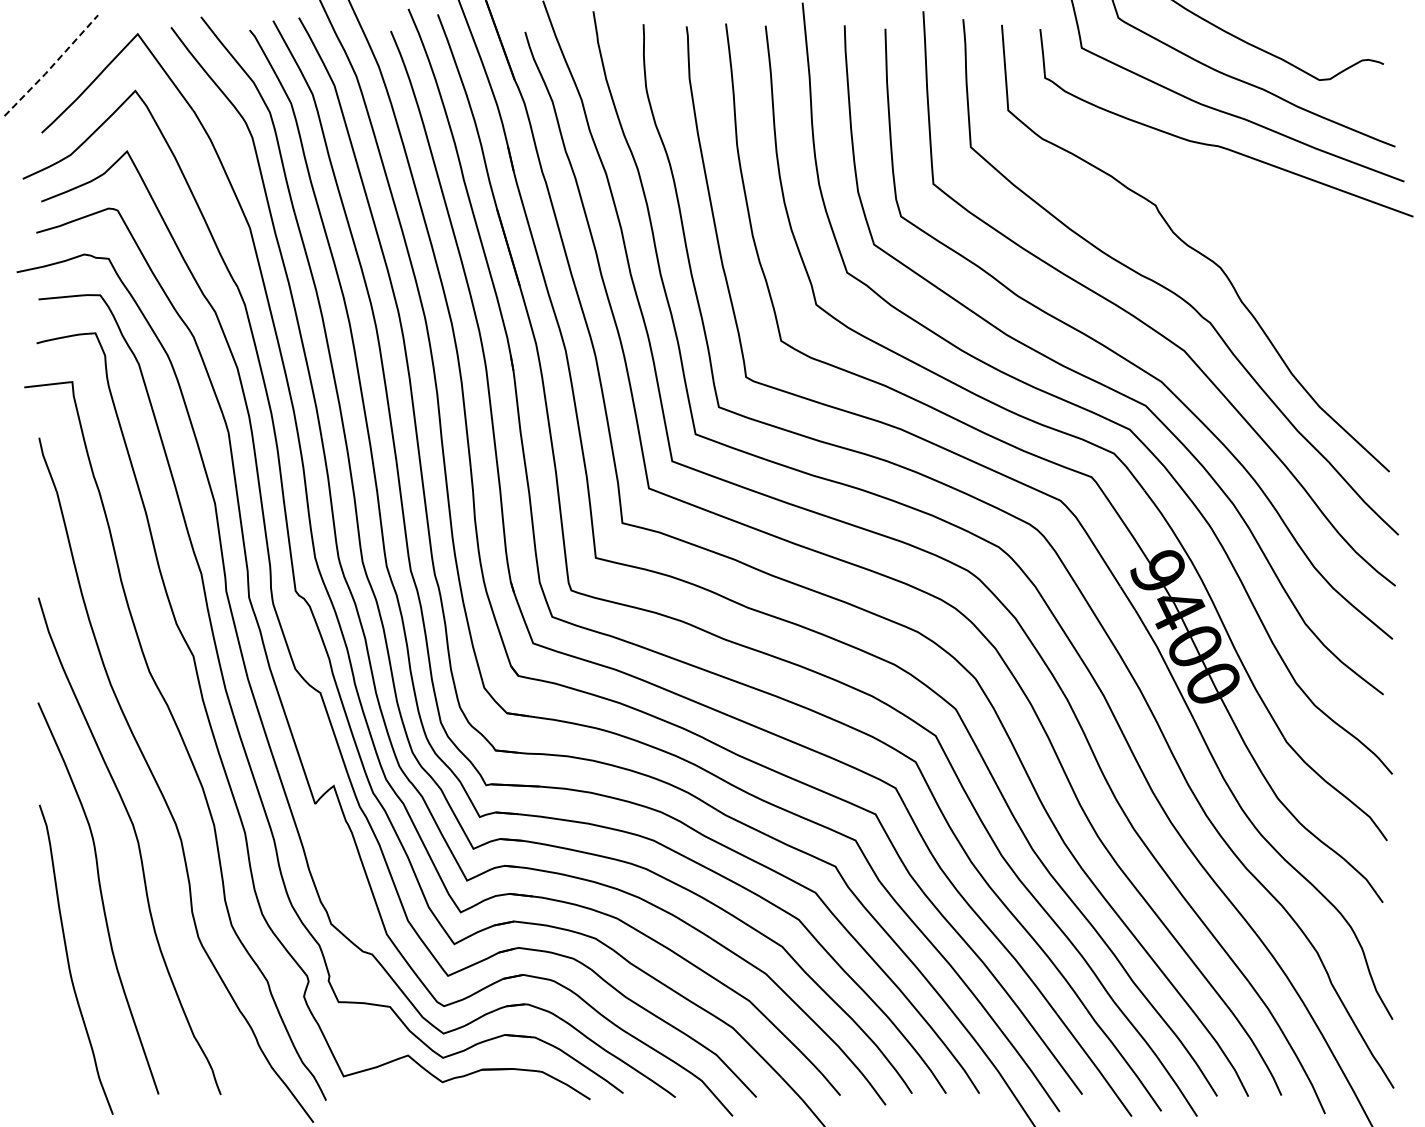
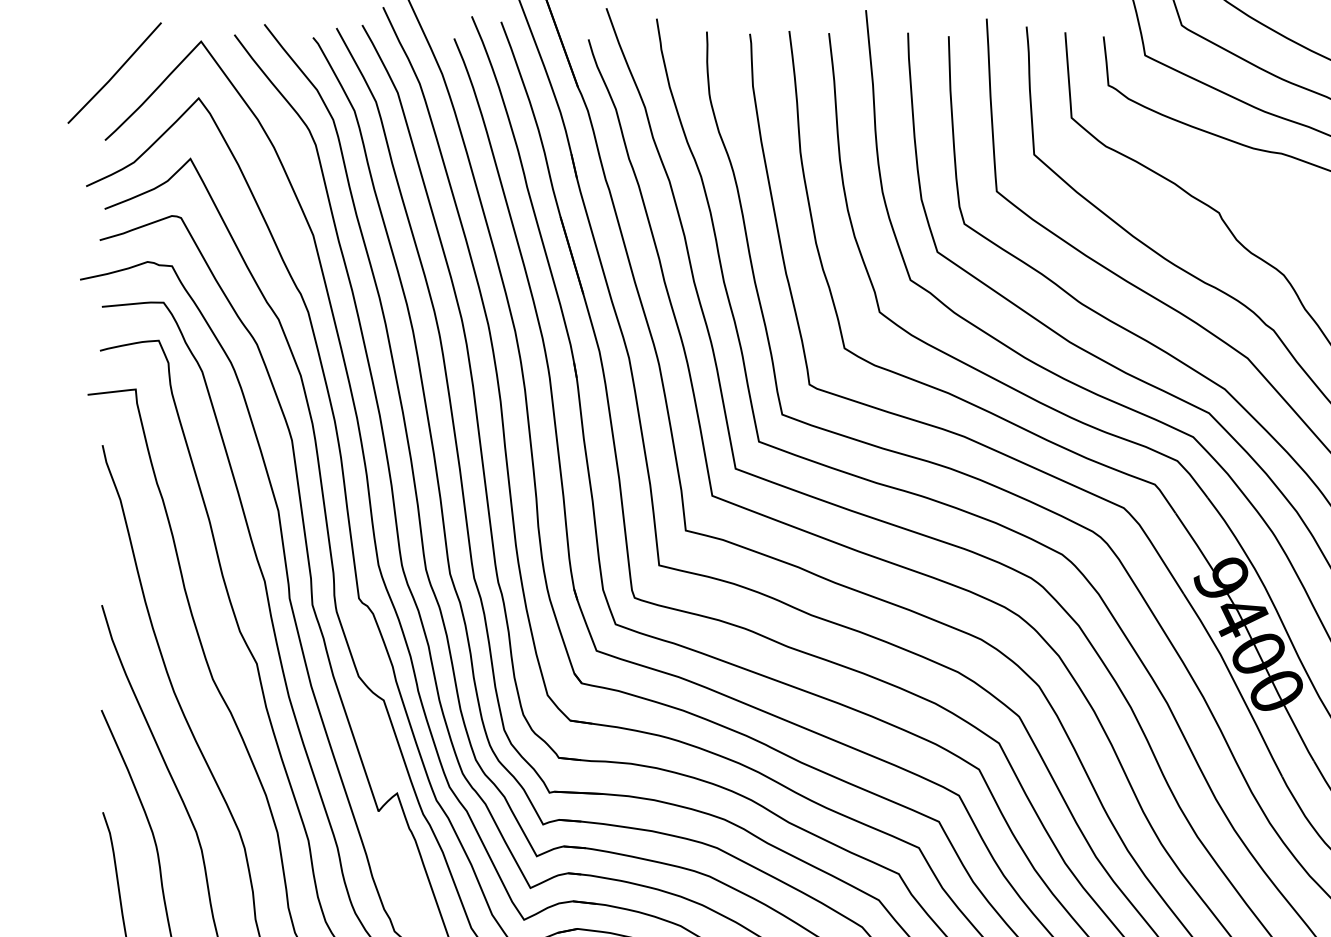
line: (52, 66) -> (115, 73), dashed -> solid

